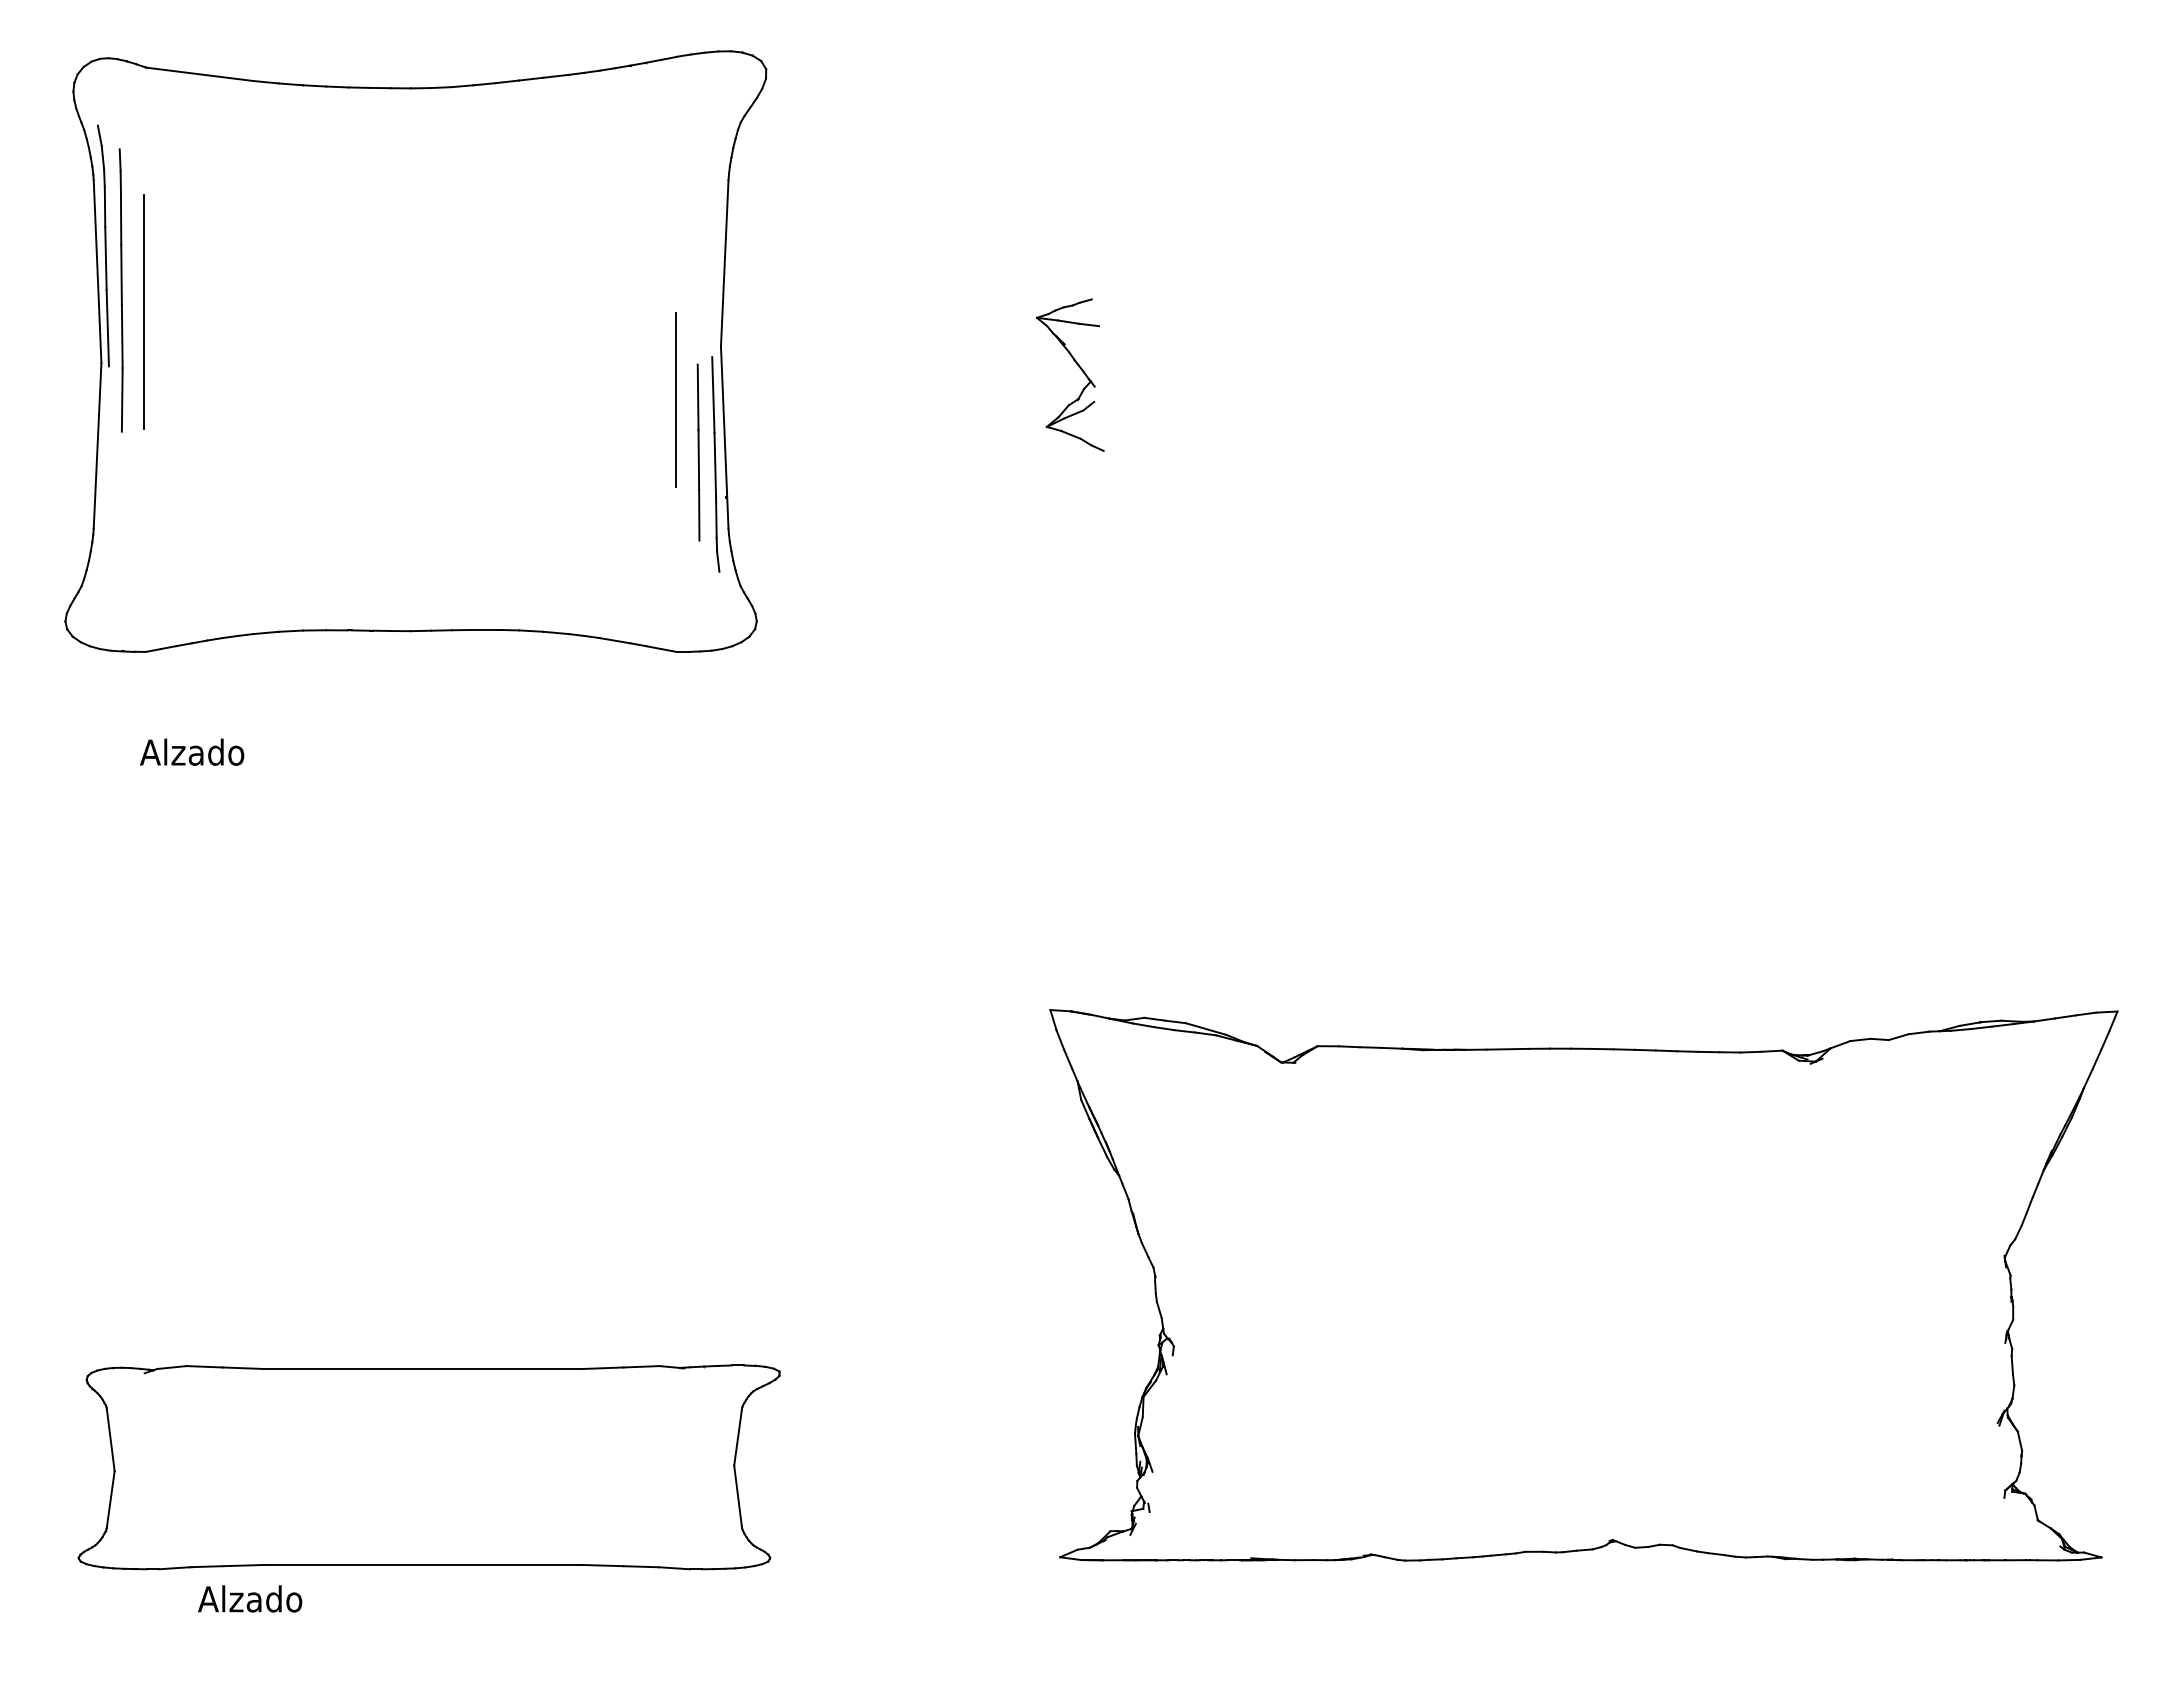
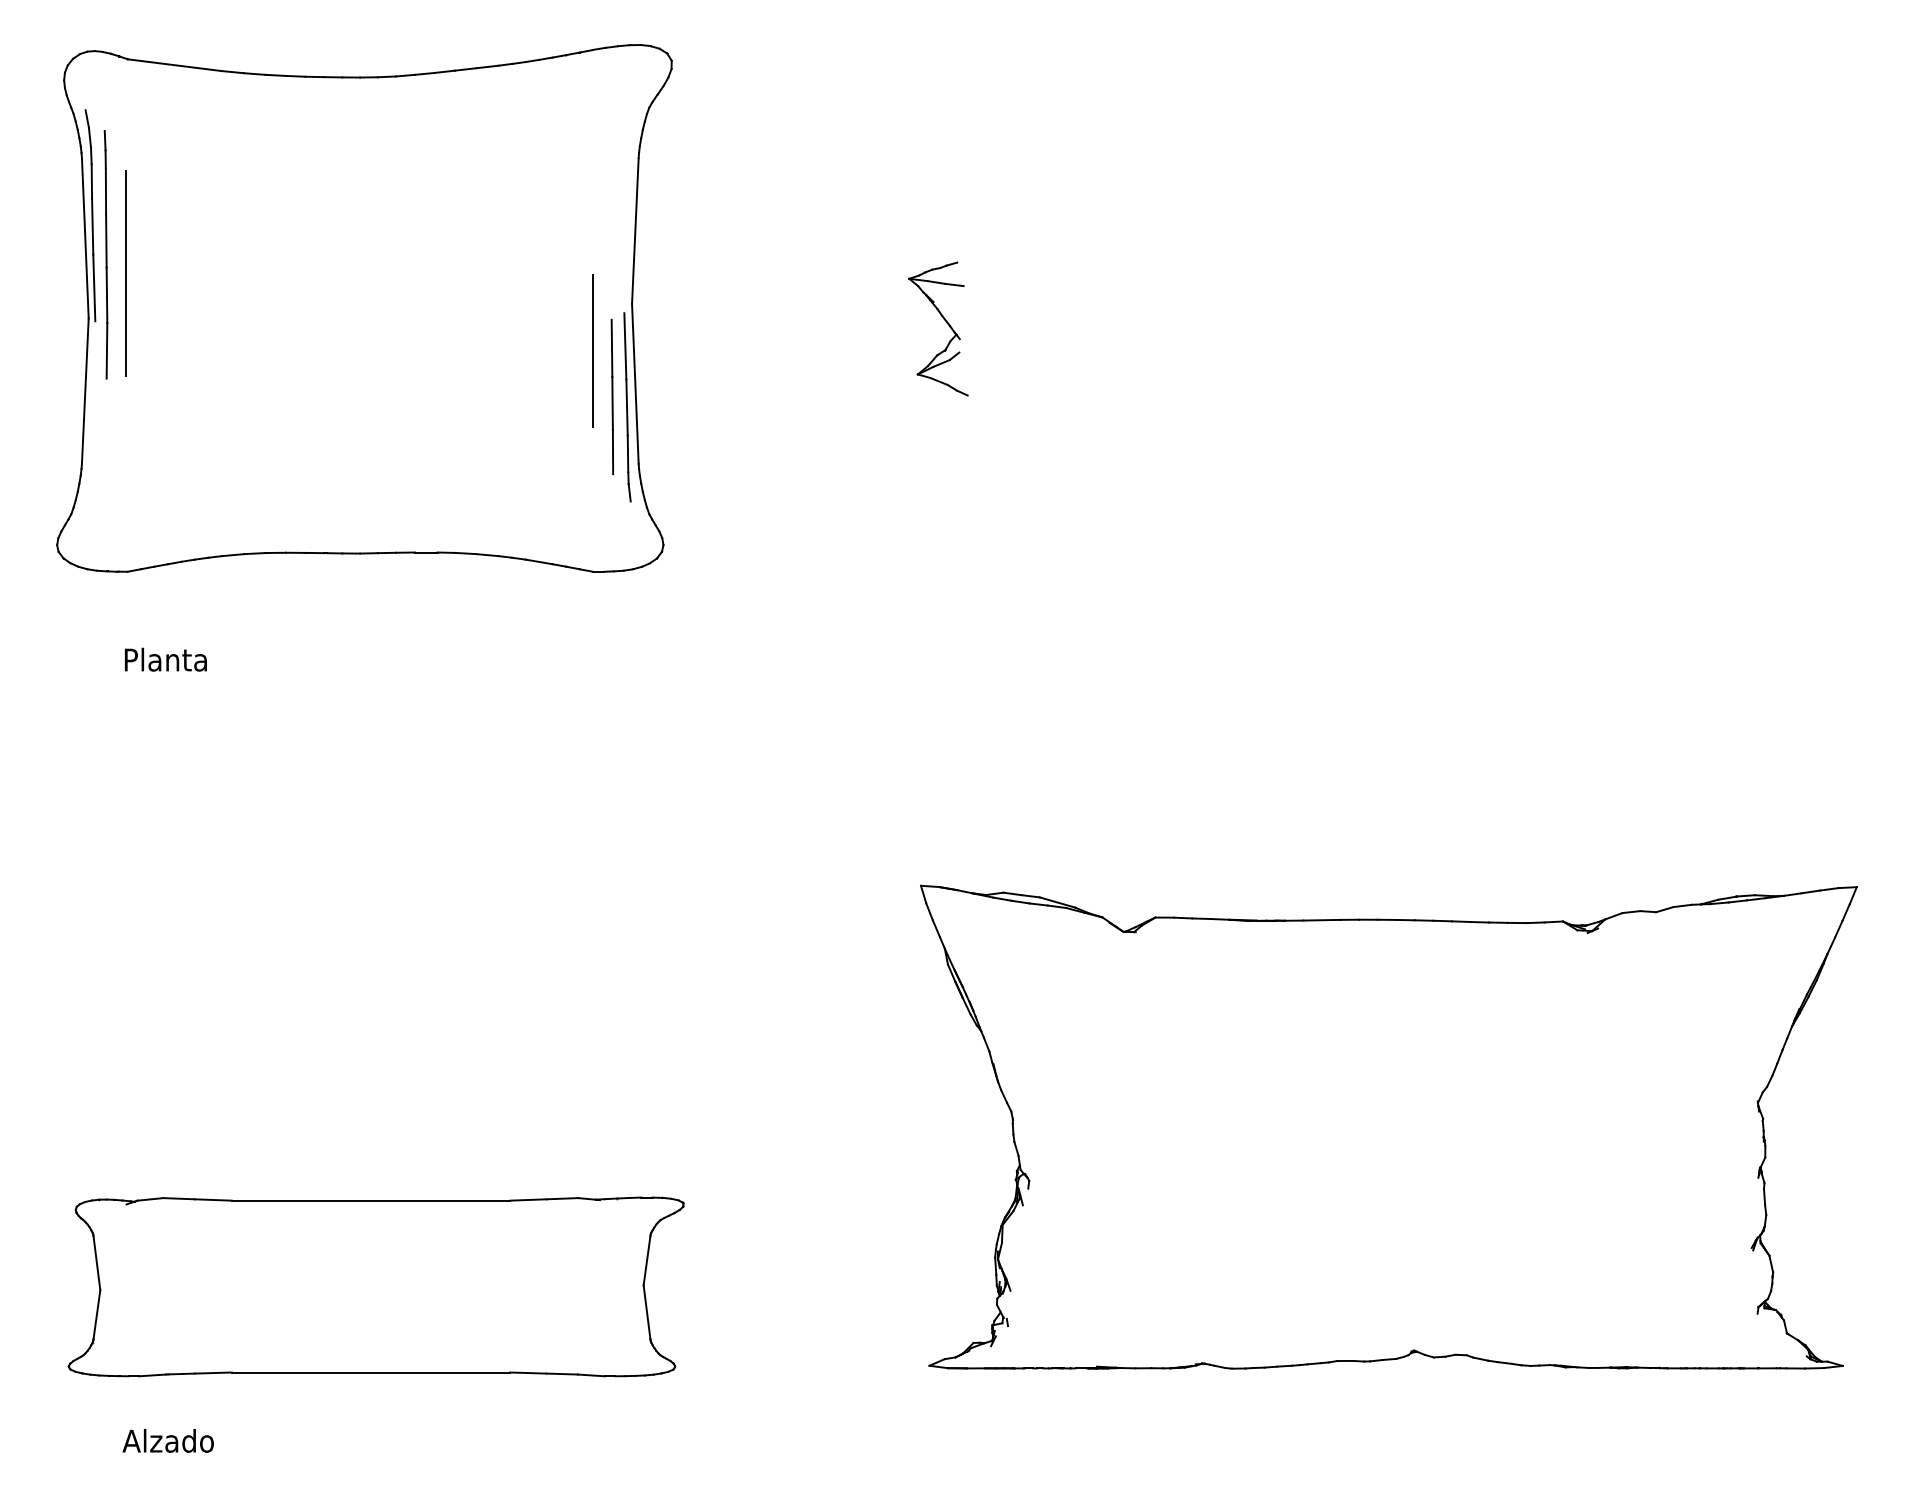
text: (192, 751) -> (168, 659), Alzado -> Planta
text: (250, 1598) -> (168, 1440), moved

